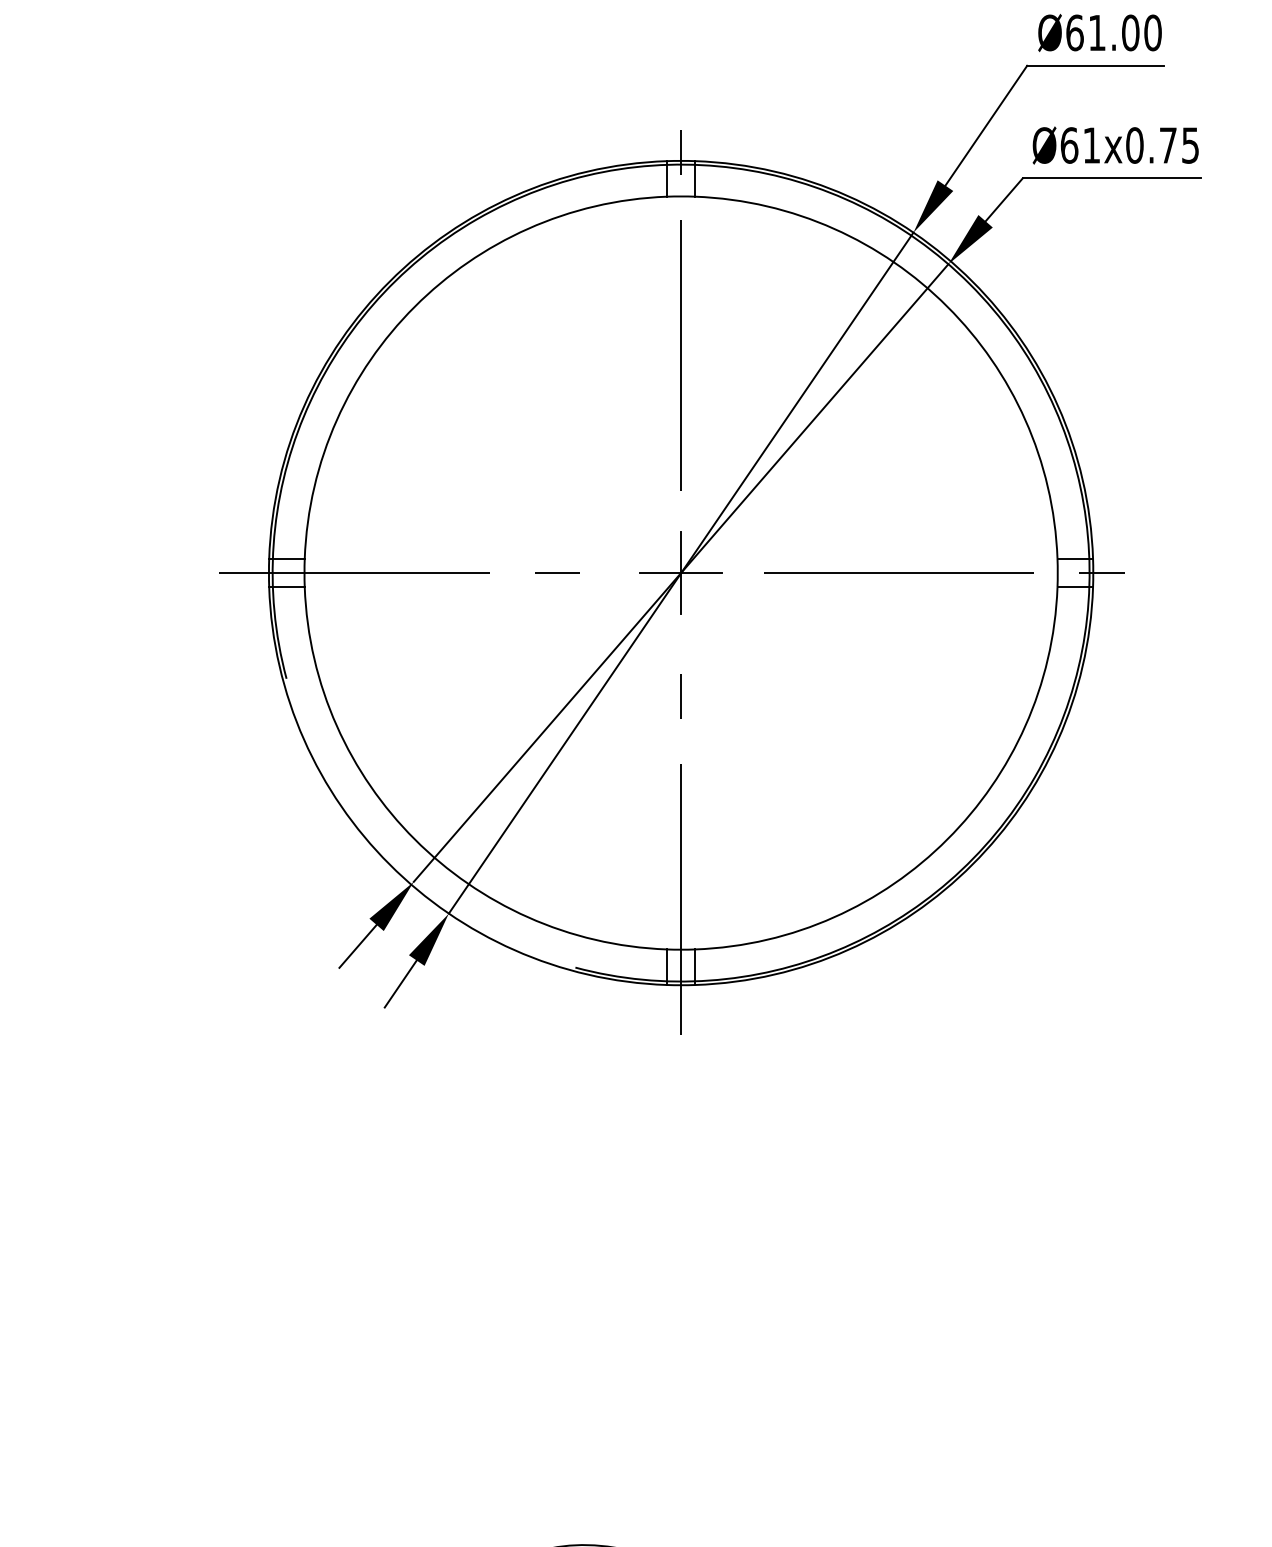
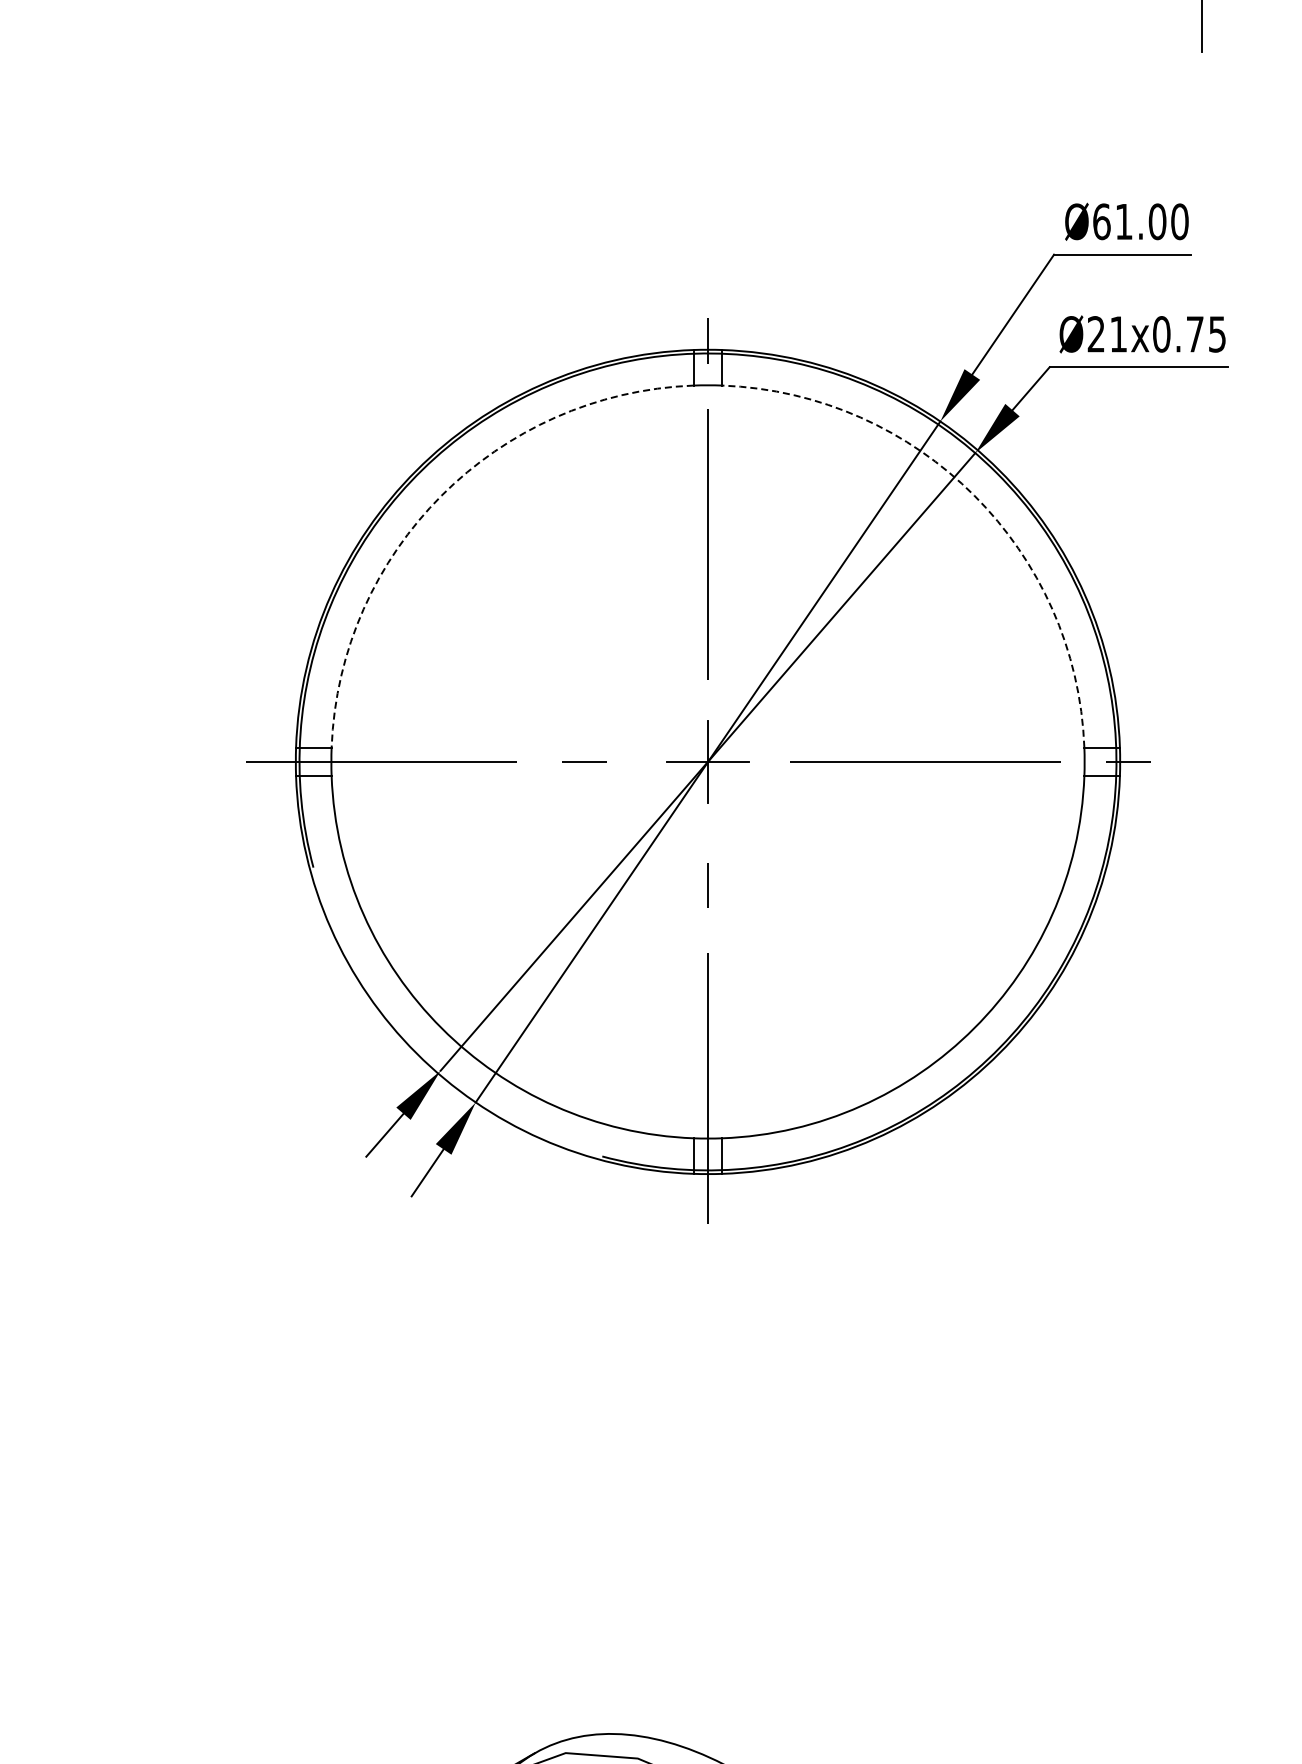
text: (1069, 145) -> (1096, 334), Ø61x0.75 -> Ø21x0.75
arc: (414, 306) -> (441, 495), solid -> dashed
arc: (947, 306) -> (974, 495), solid -> dashed

